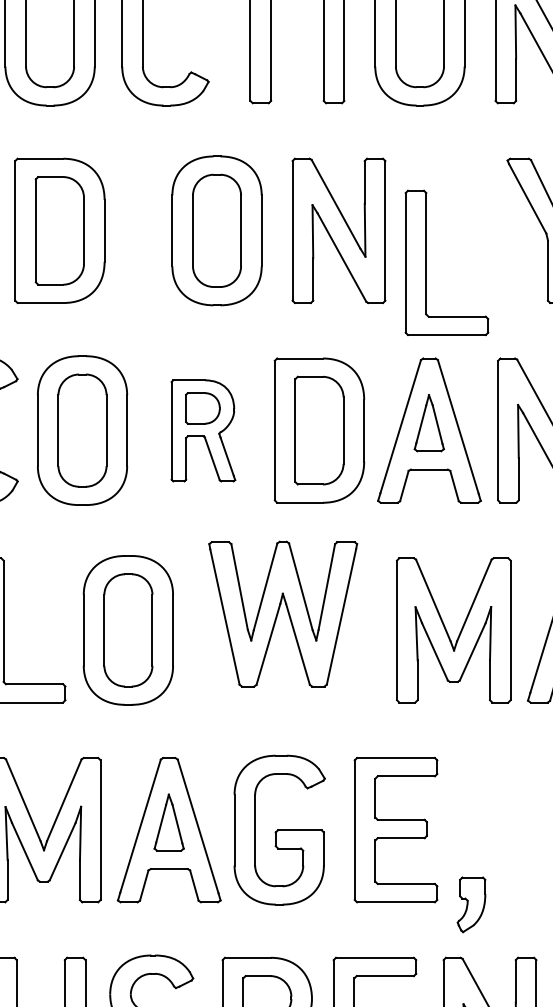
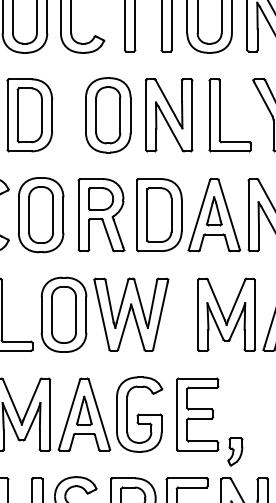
part: (427, 263) -> (220, 115), moved
part: (203, 431) -> (101, 215), size x1.43
part: (283, 613) -> (131, 314), moved

